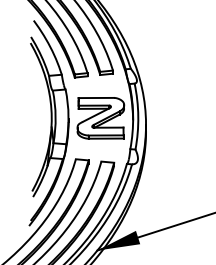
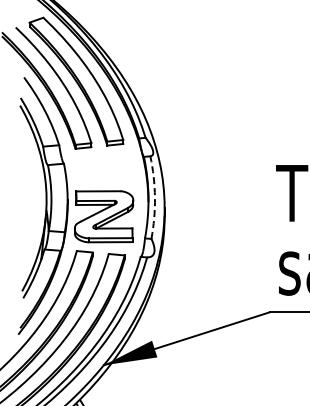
arc: (137, 116) -> (154, 197), solid -> dashed
part: (101, 118) -> (104, 216), moved

